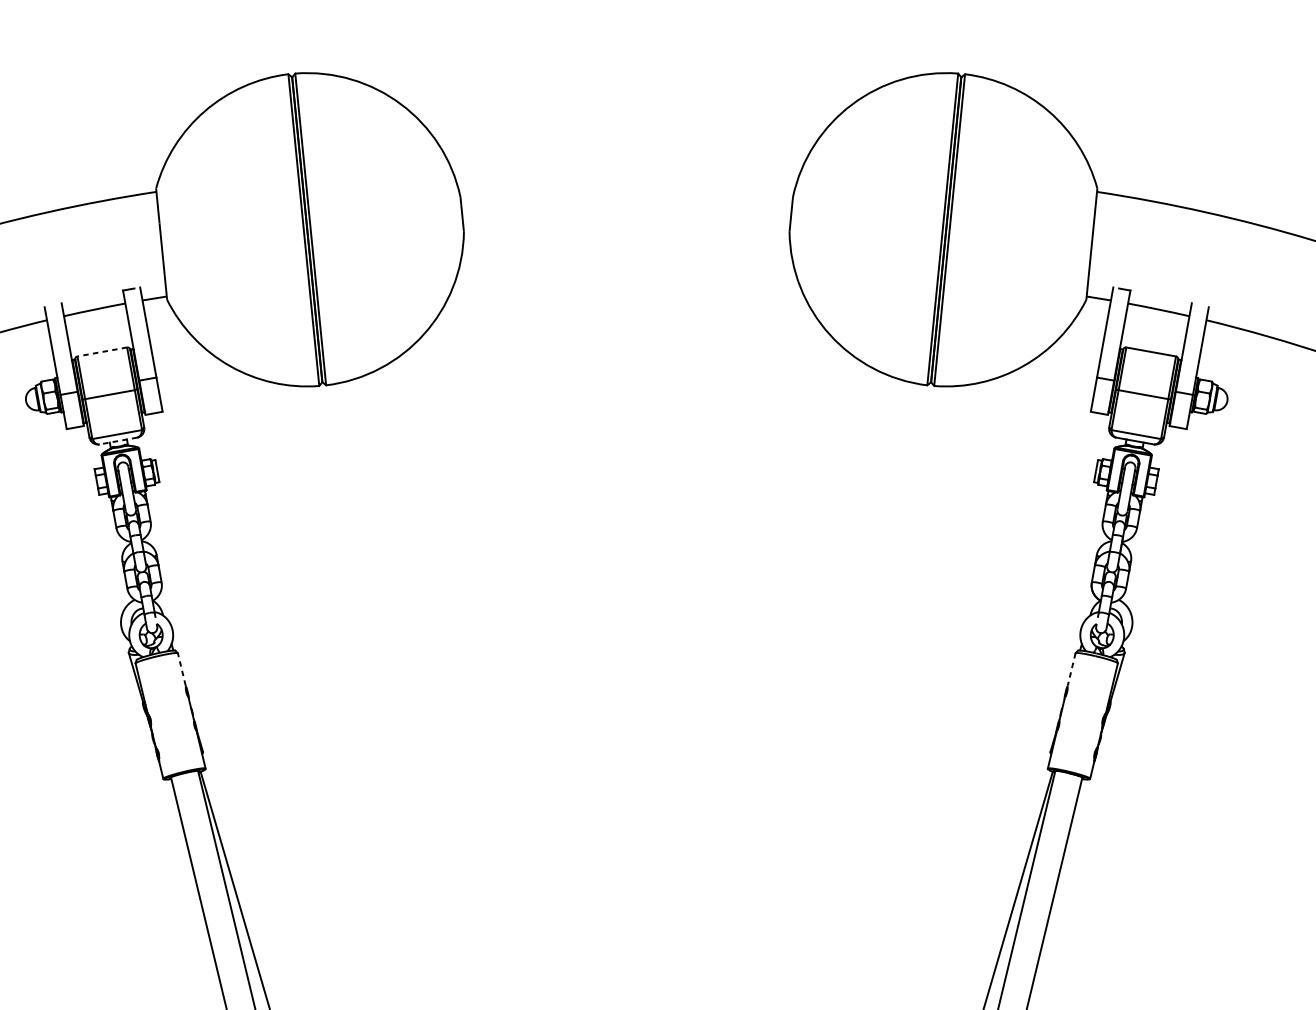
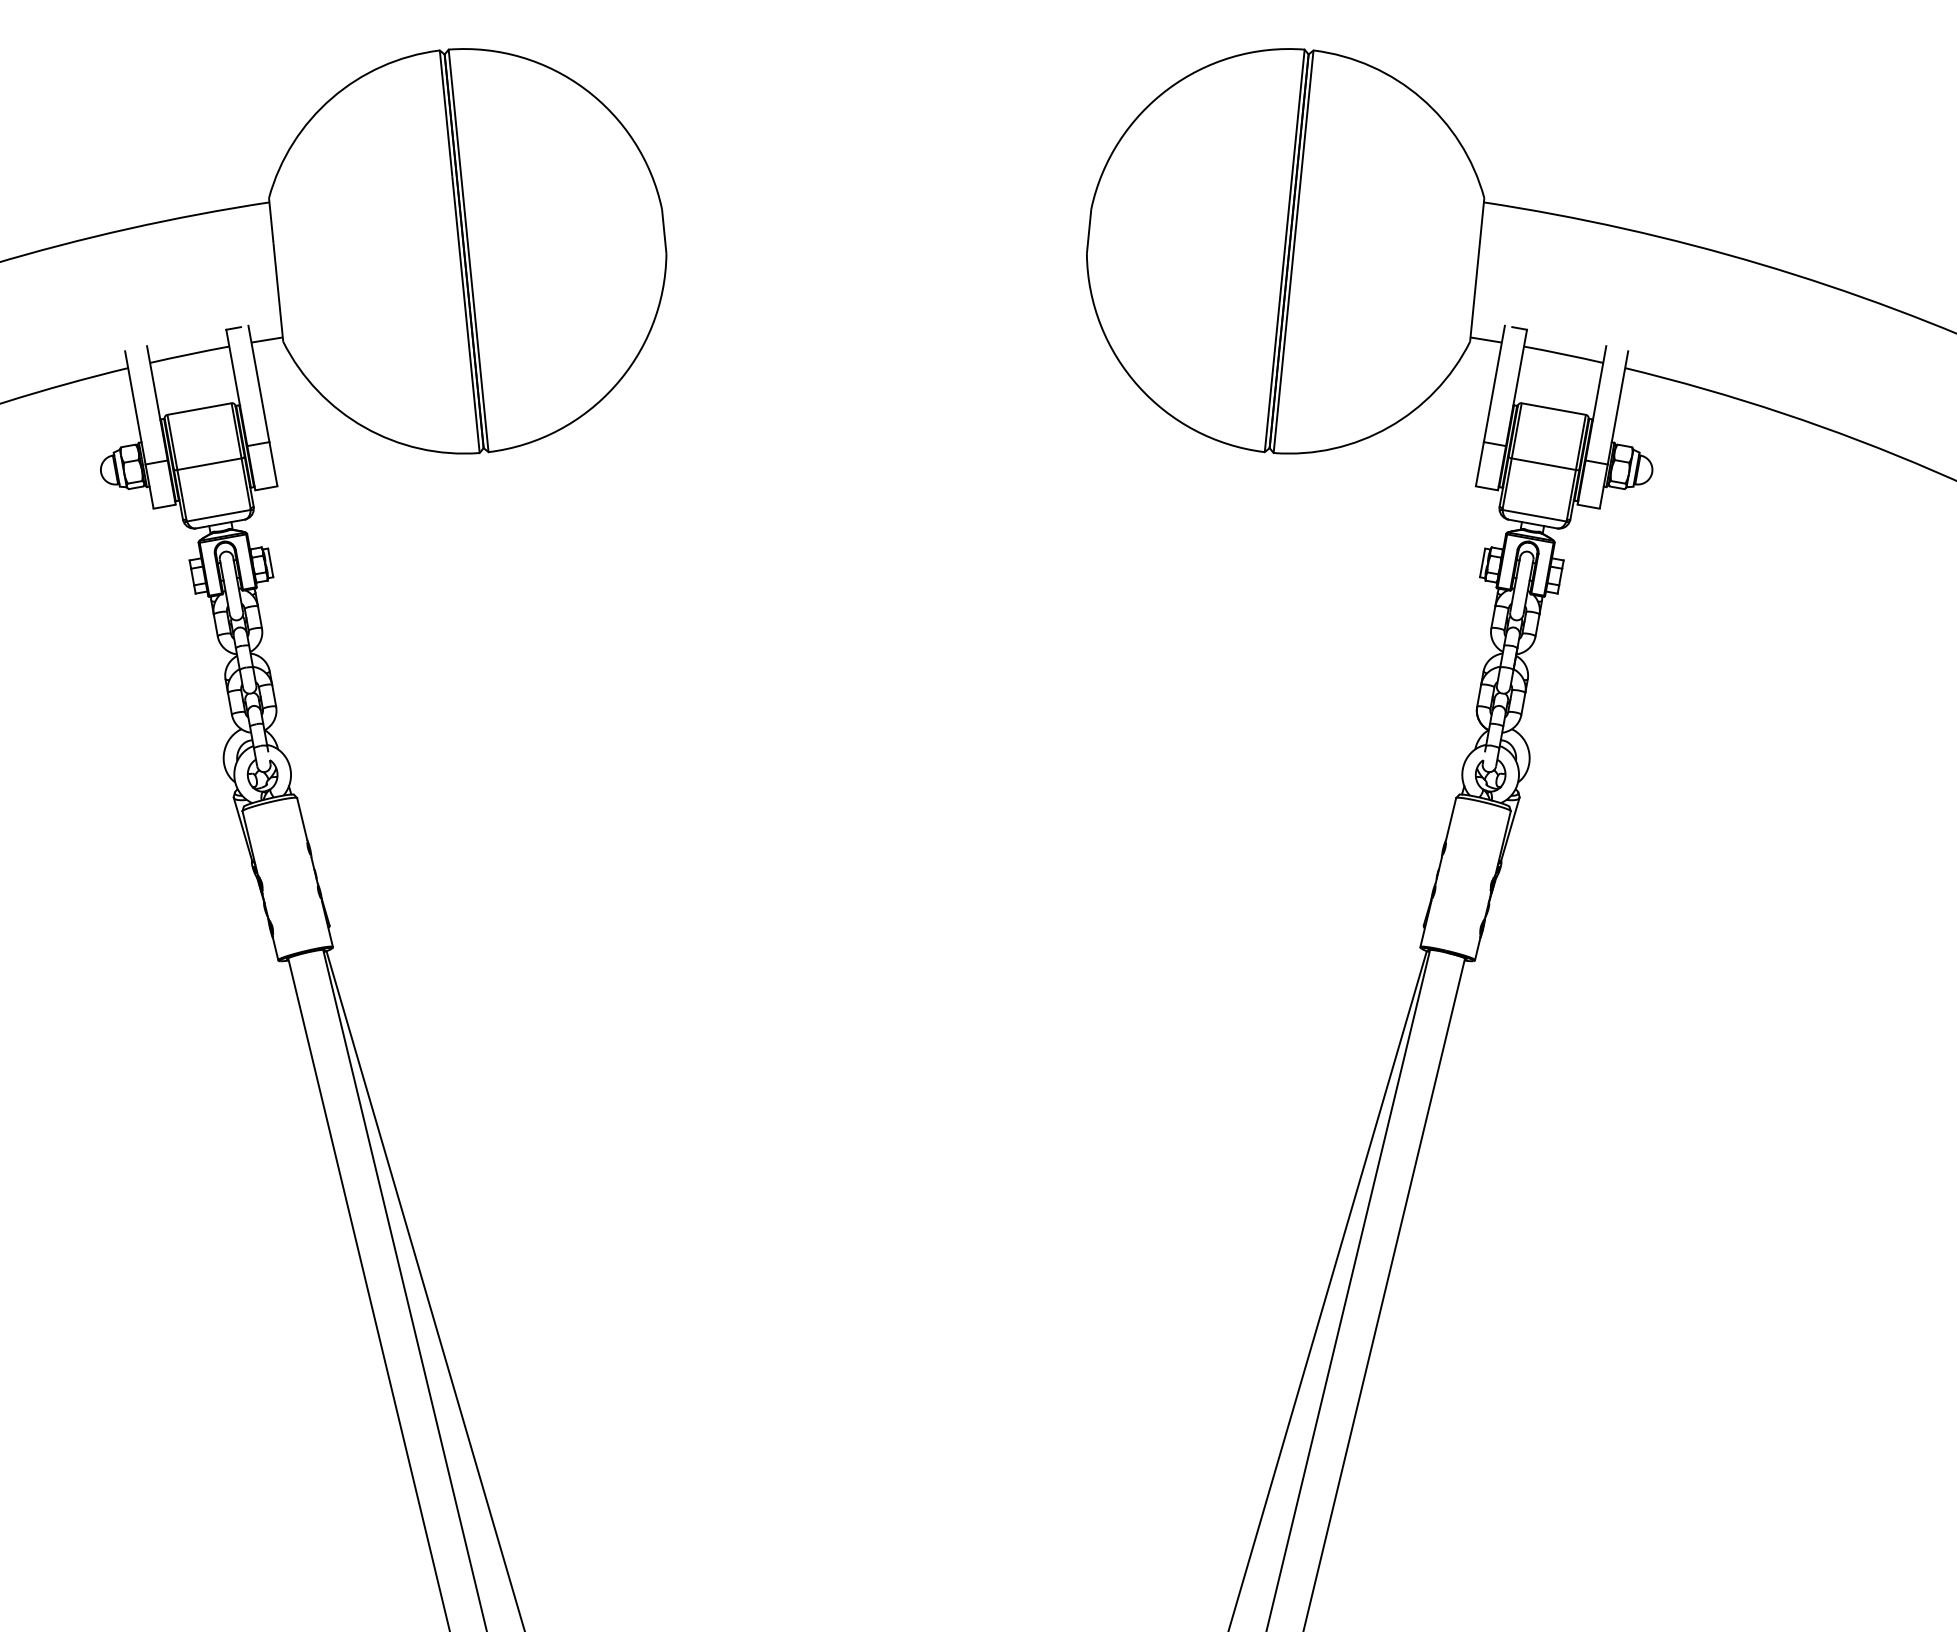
line: (102, 352) -> (199, 409), dashed -> solid
line: (118, 441) -> (220, 524), dashed -> solid
line: (182, 669) -> (302, 818), dashed -> solid
line: (1071, 669) -> (1451, 819), dashed -> solid

